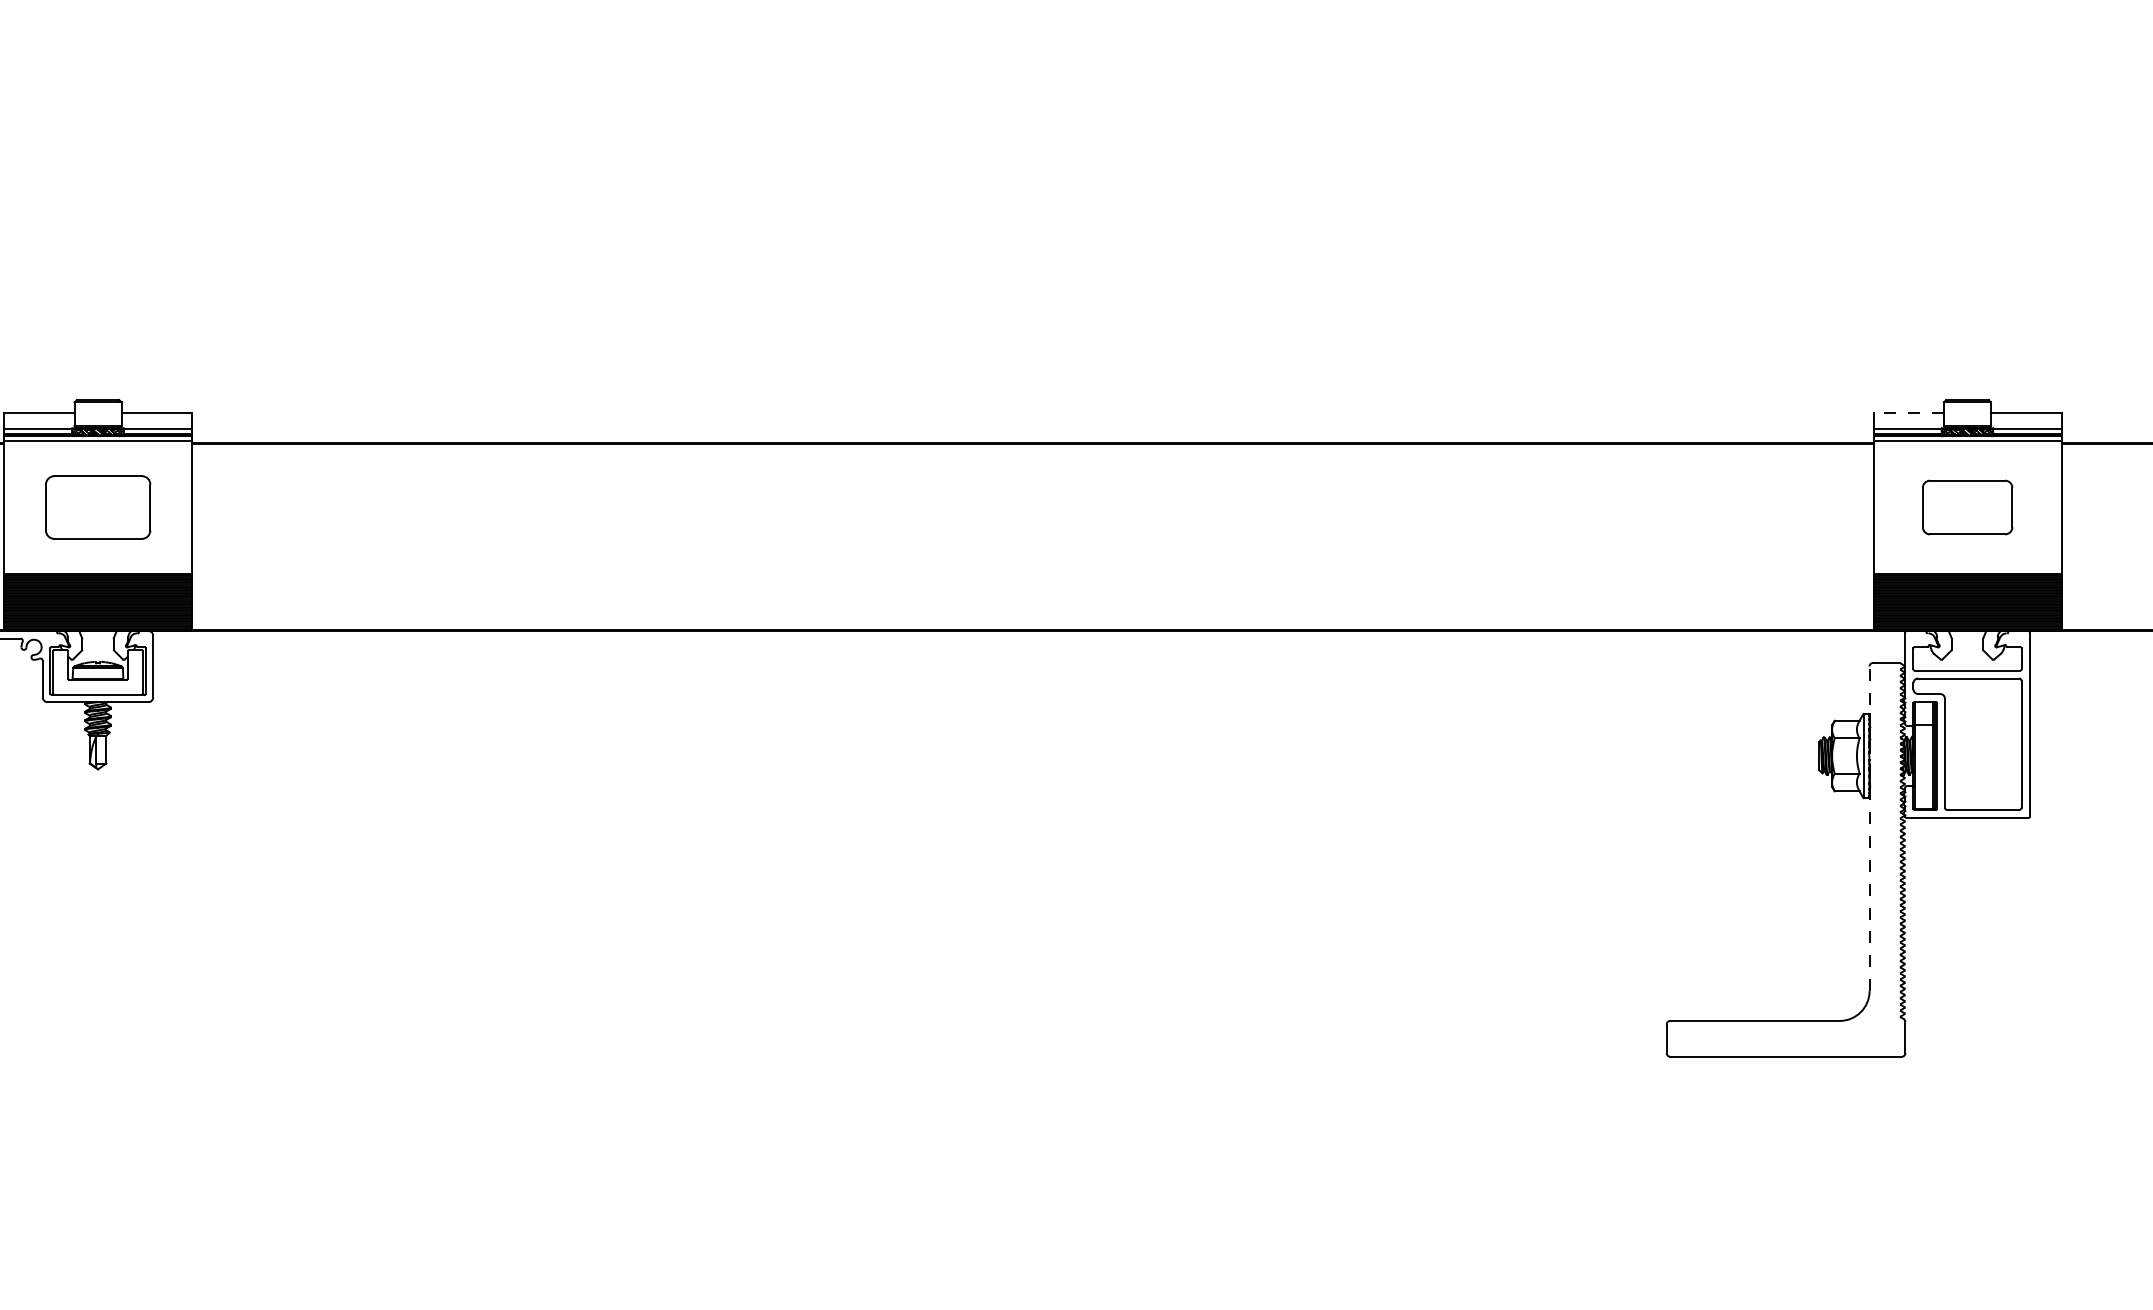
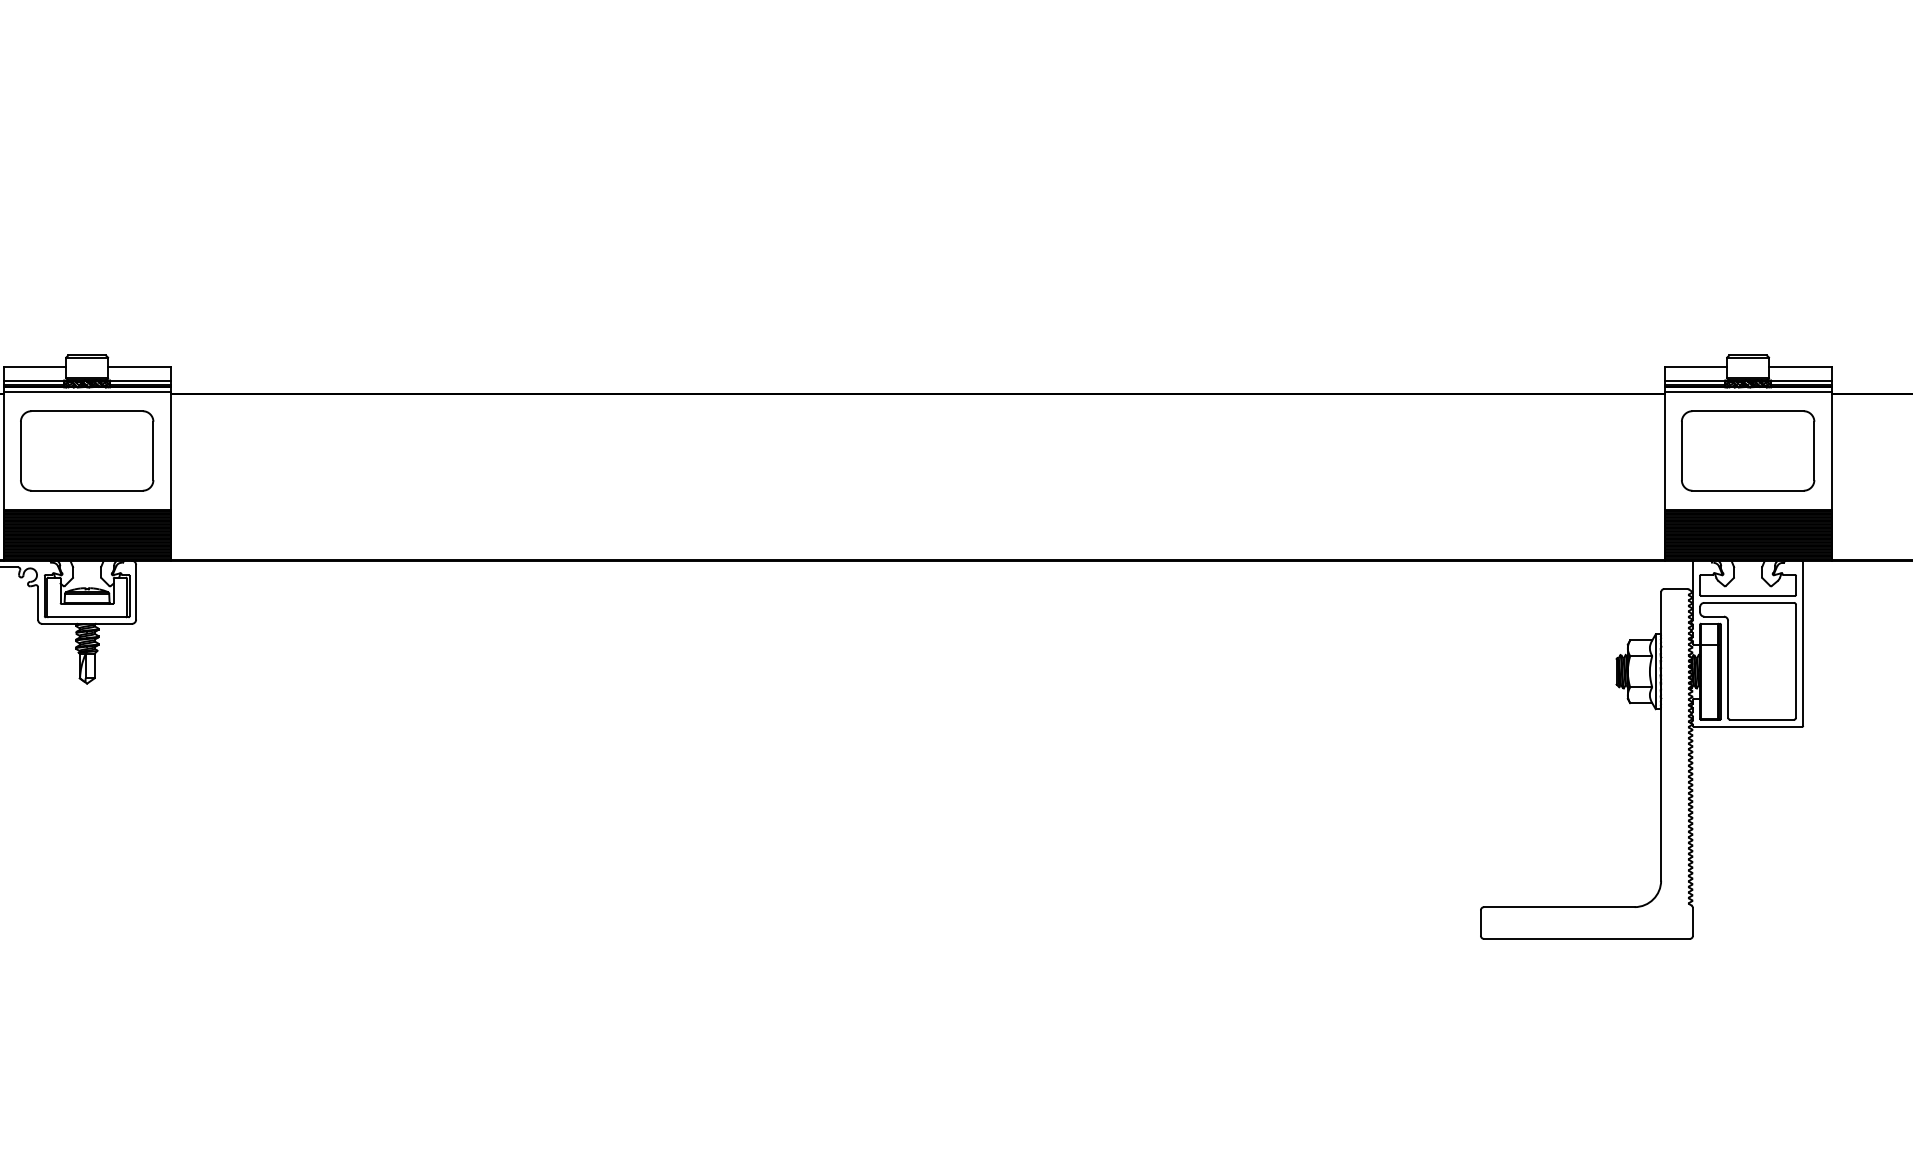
line: (1908, 413) -> (1695, 367), dashed -> solid
part: (98, 506) -> (87, 450), size x1.43
part: (1967, 506) -> (1748, 450), size x1.67
line: (1869, 827) -> (1661, 735), dashed -> solid

